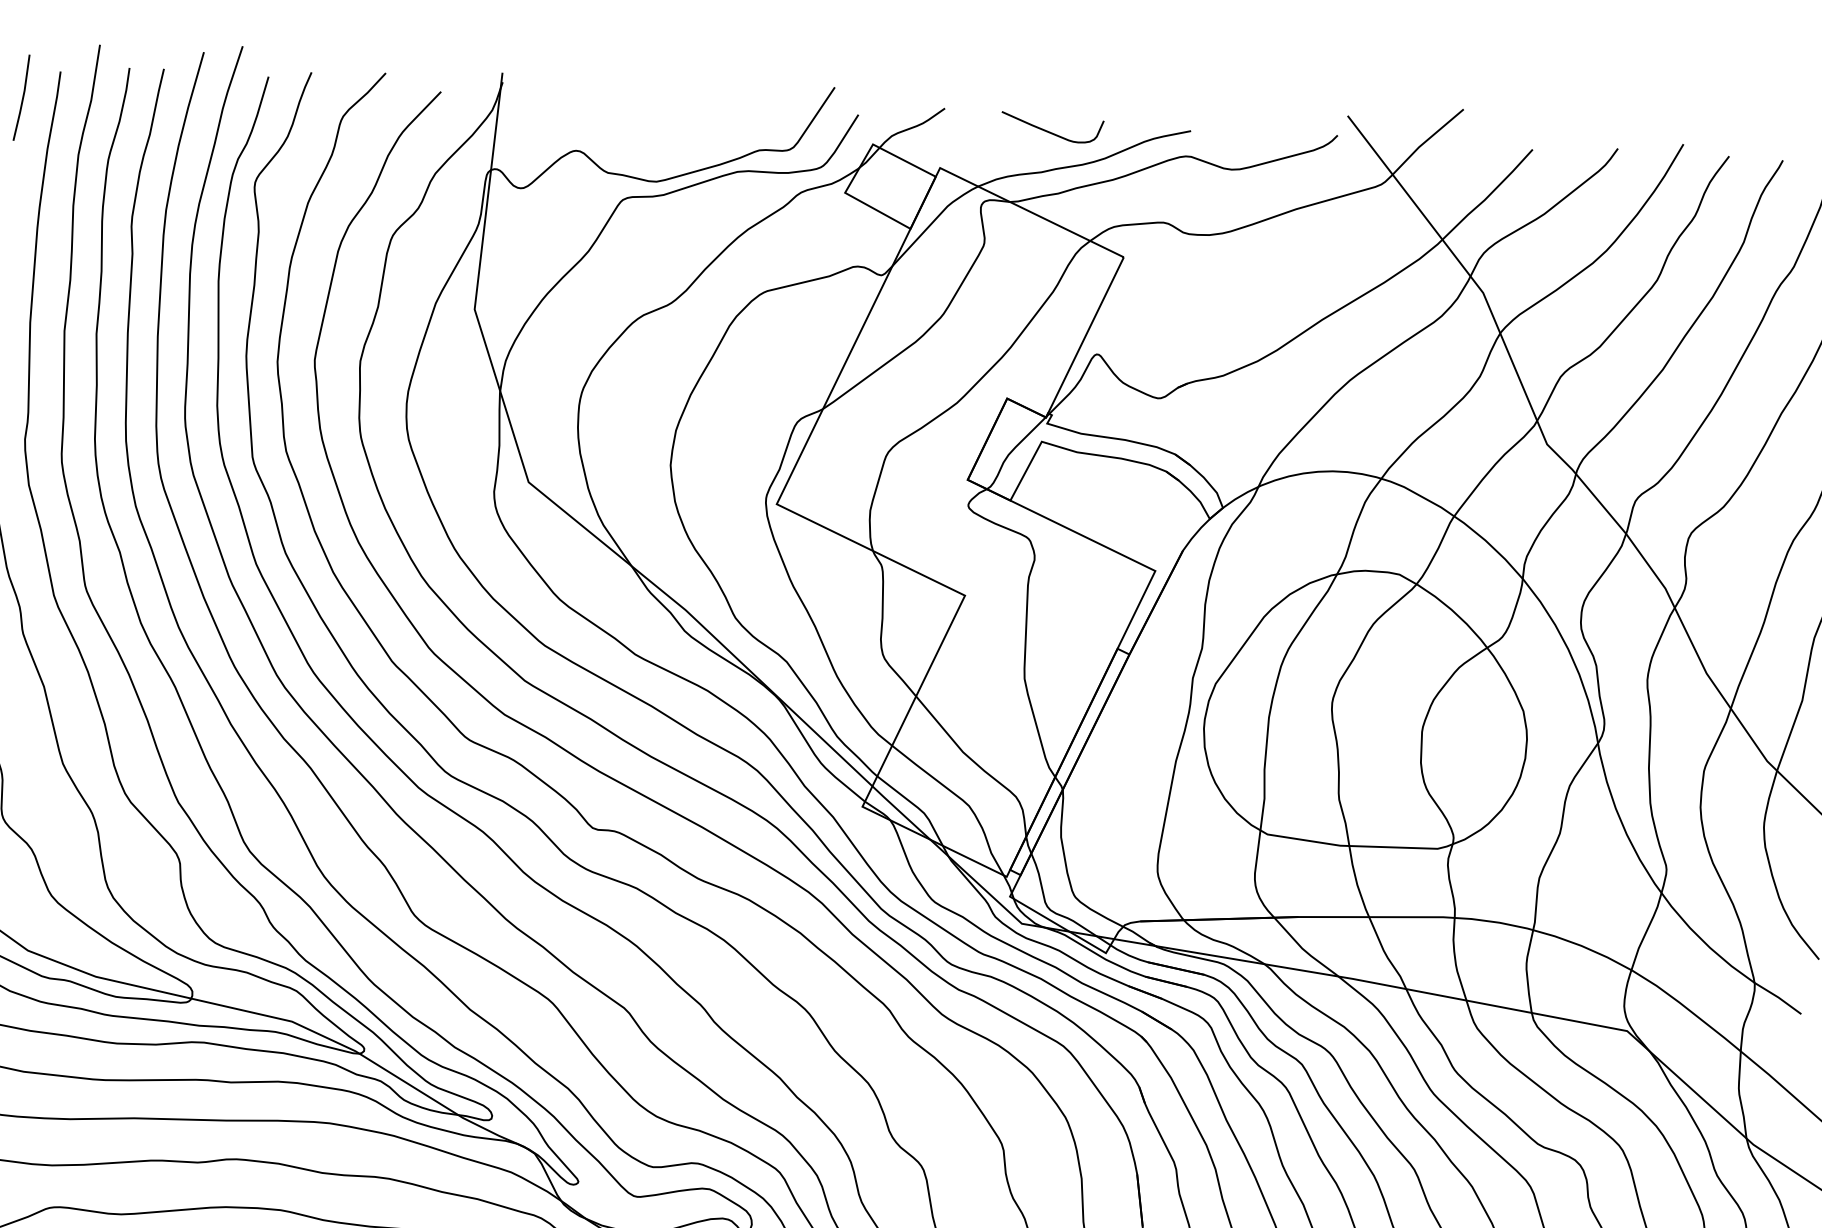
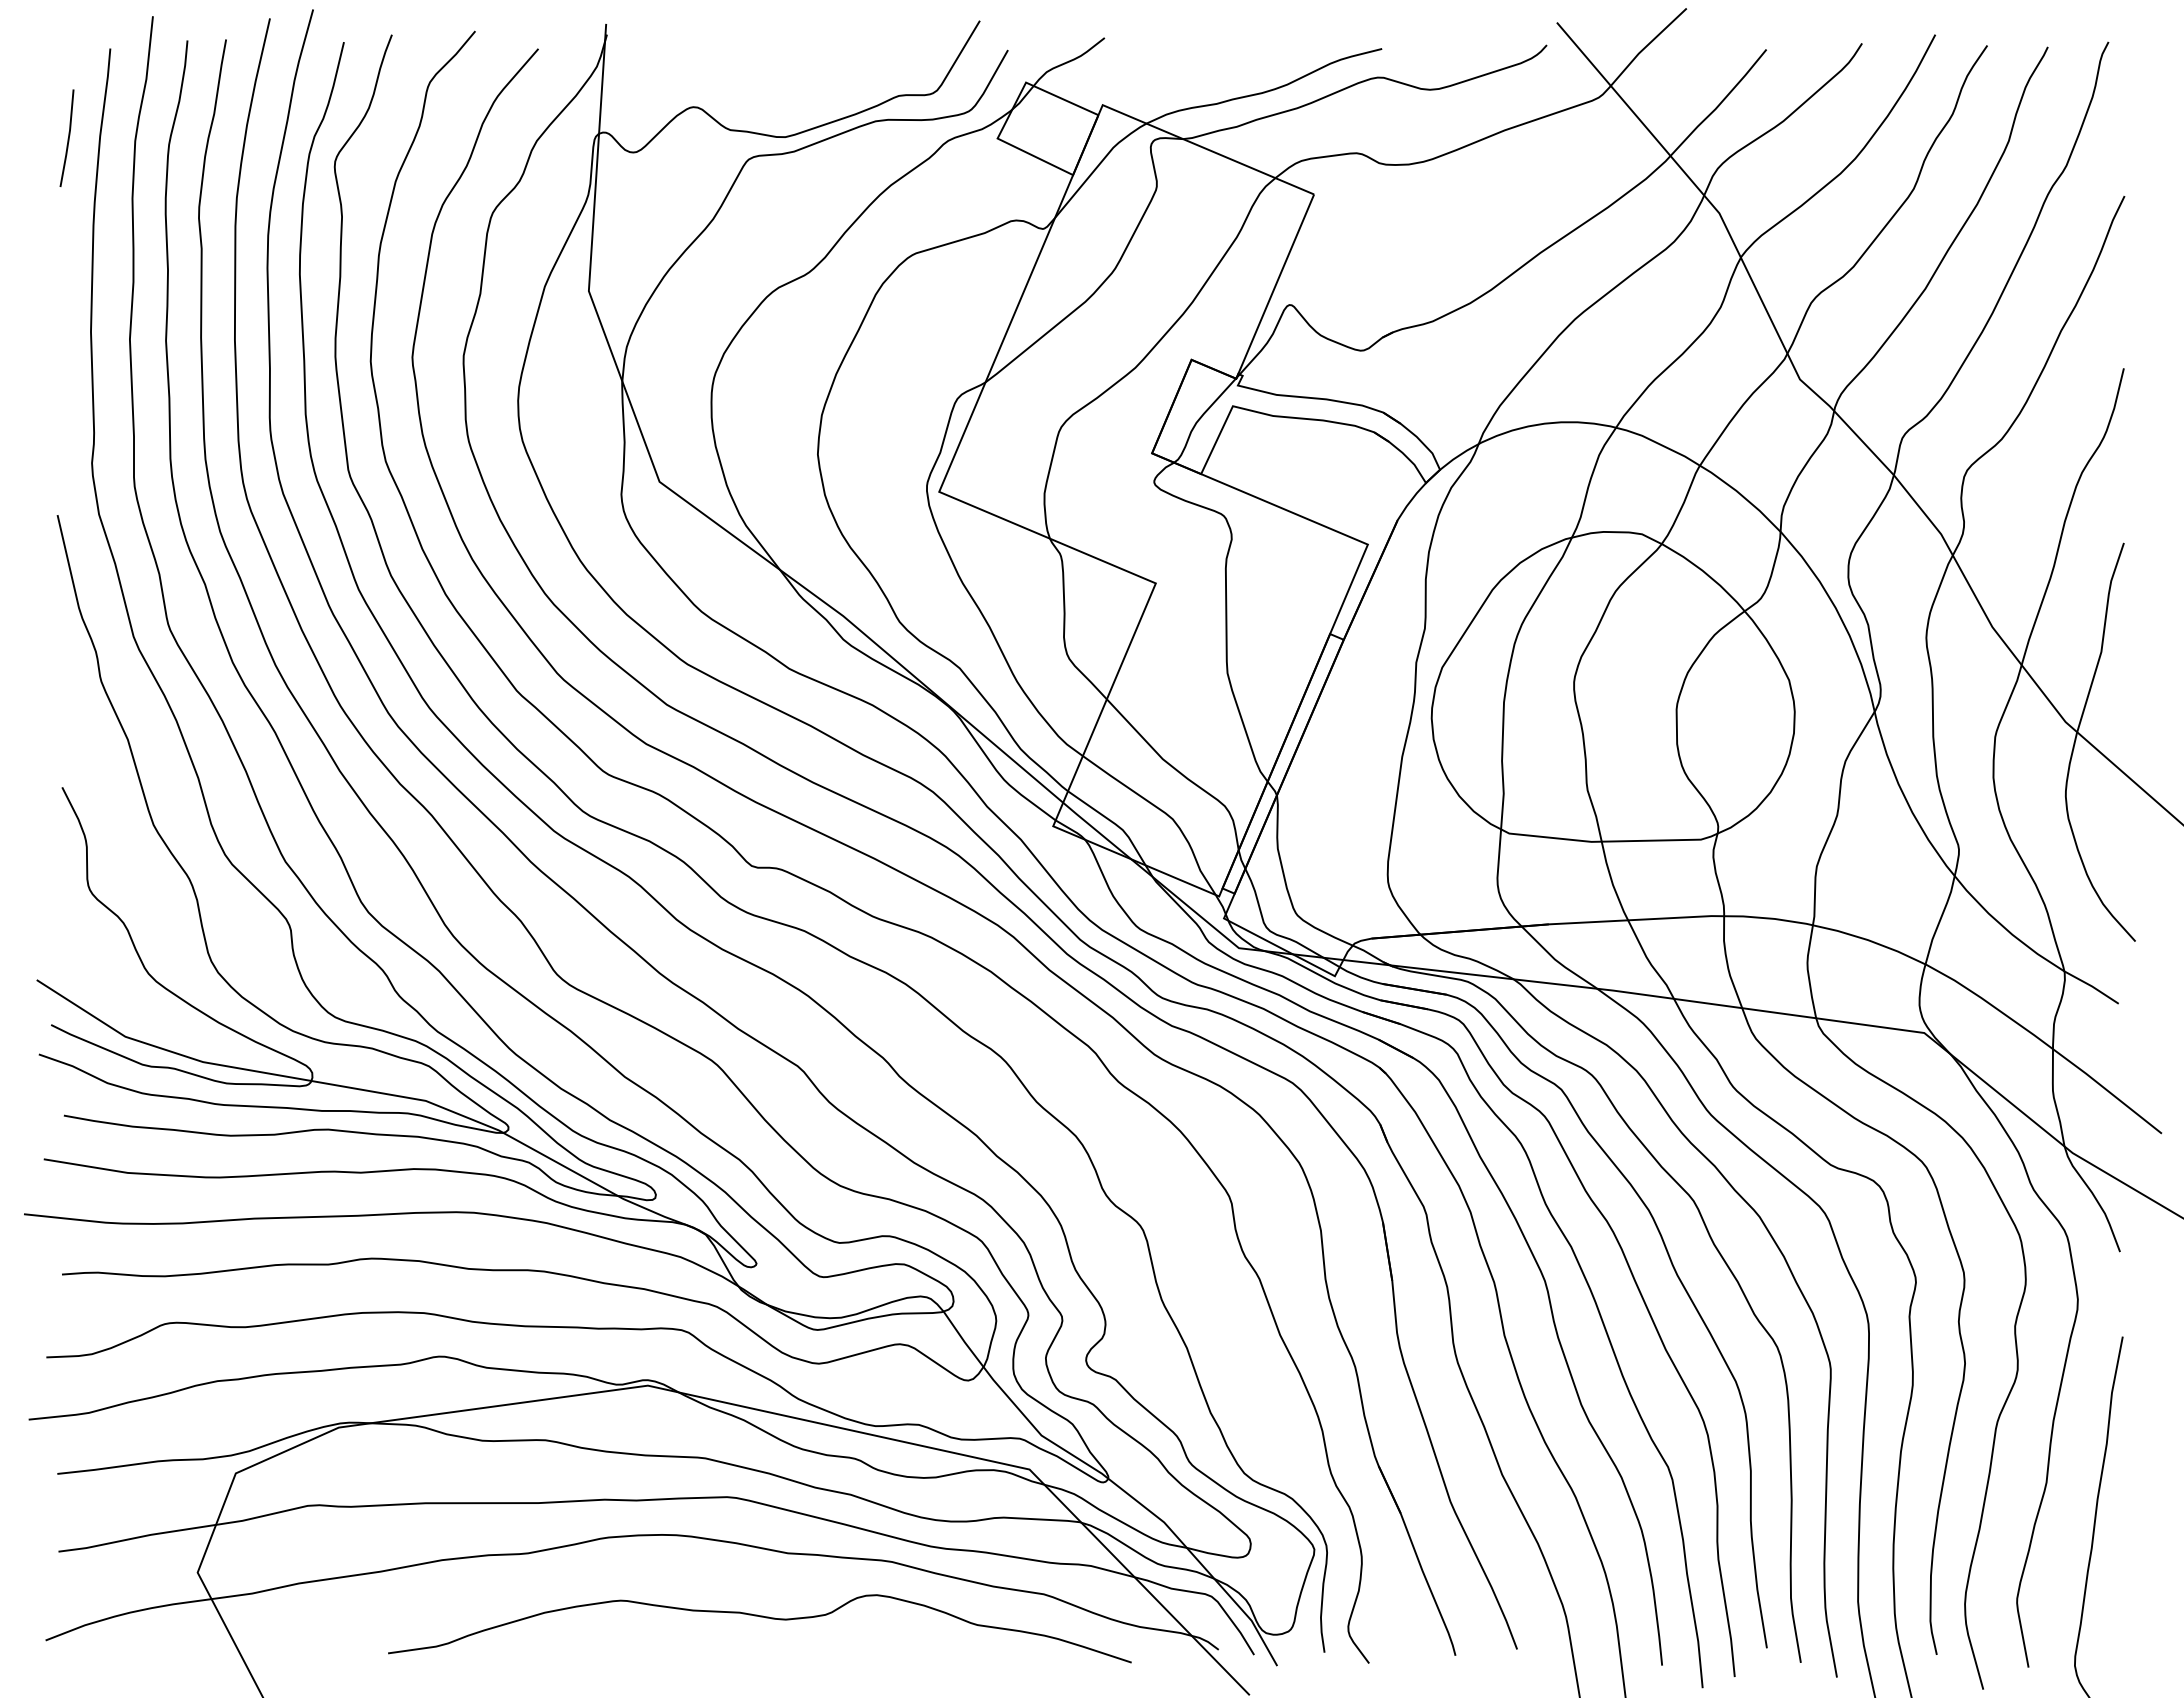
line: (21, 97) -> (67, 138), moved
curve: (1049, 131) -> (1223, 57), removed

